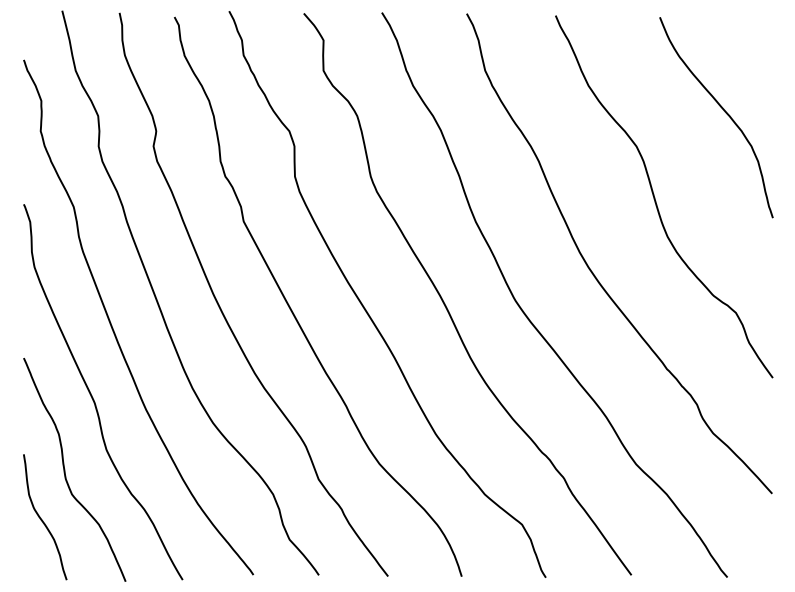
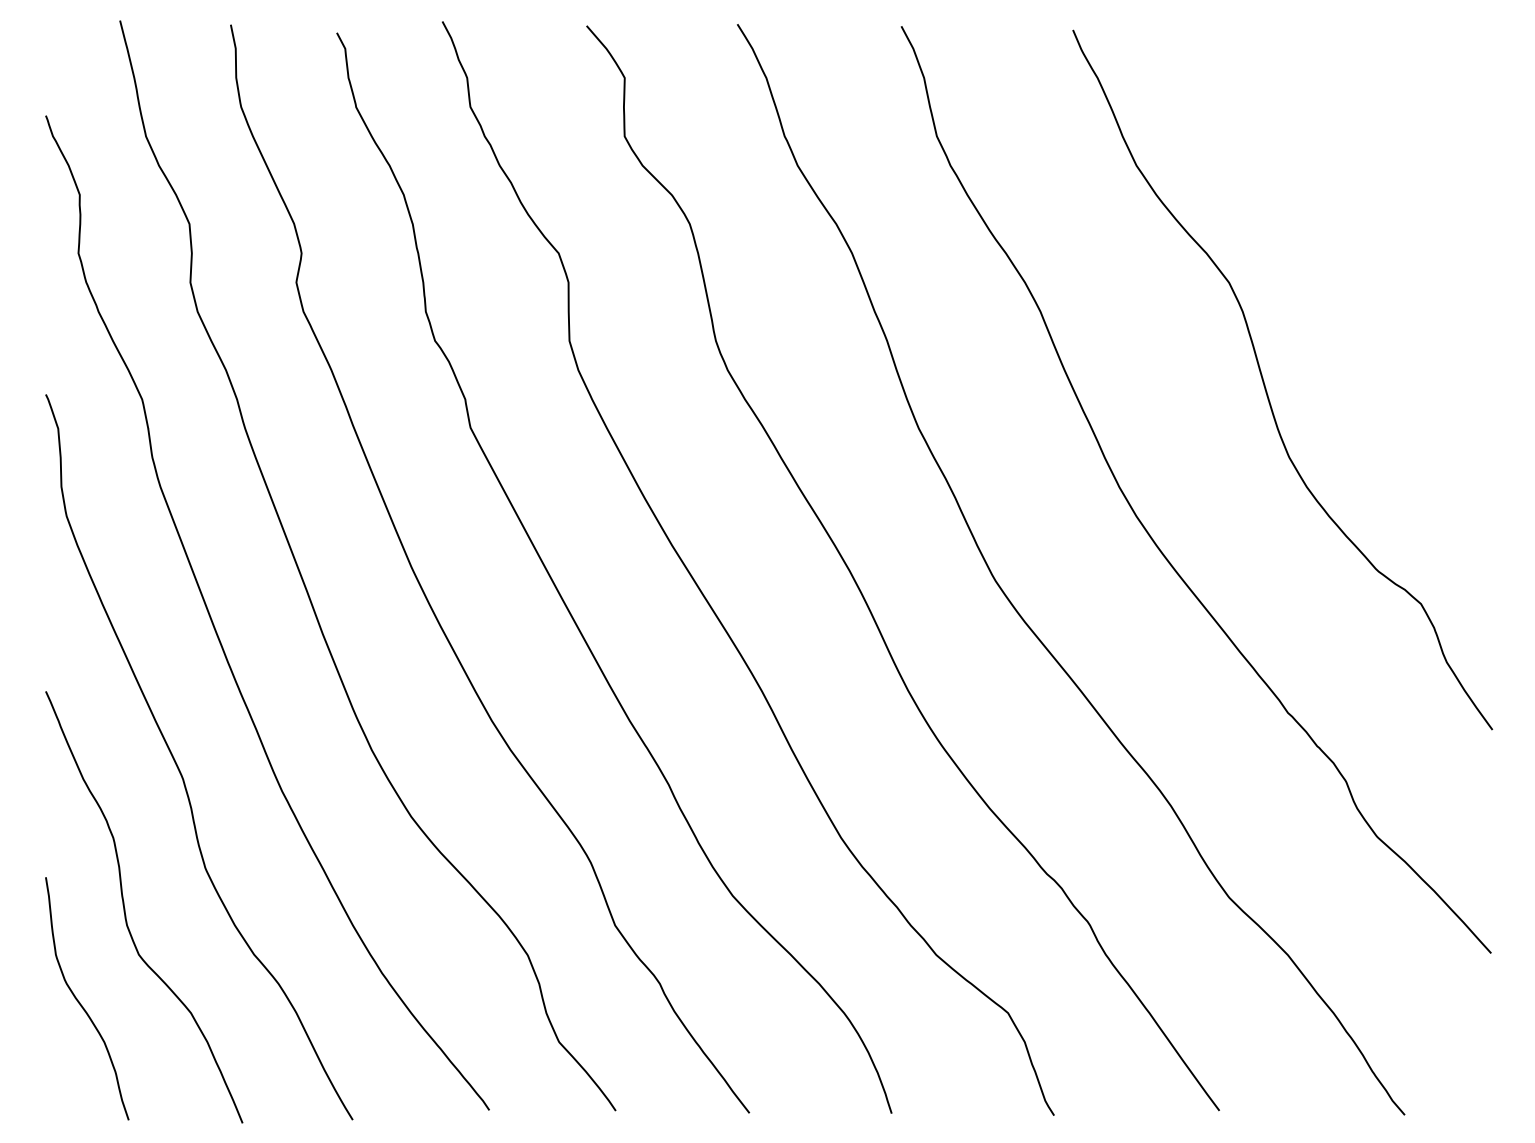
curve: (724, 112) -> (1399, 217), removed

